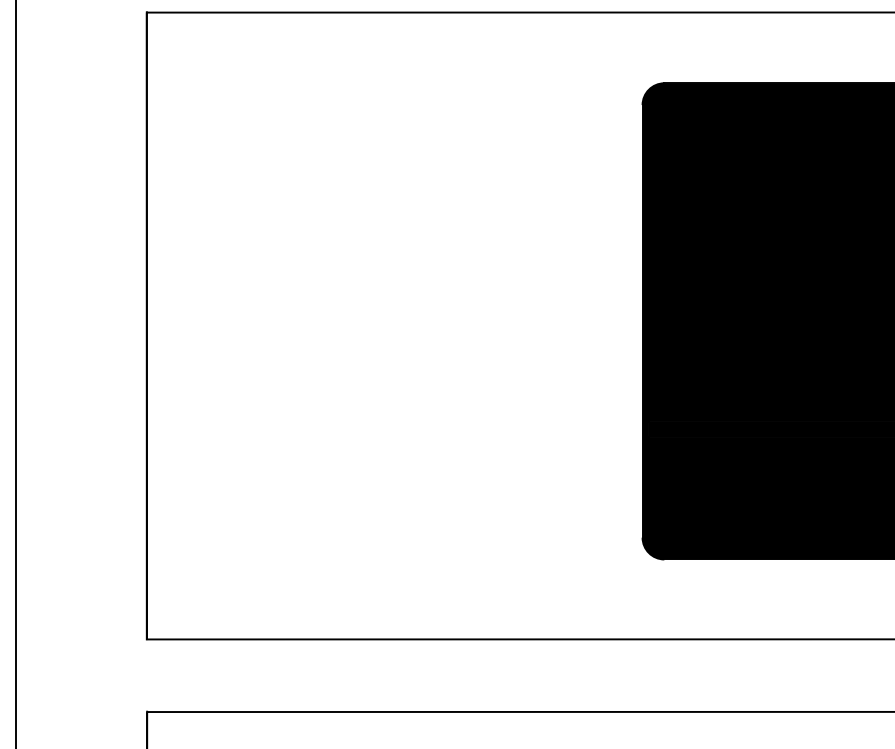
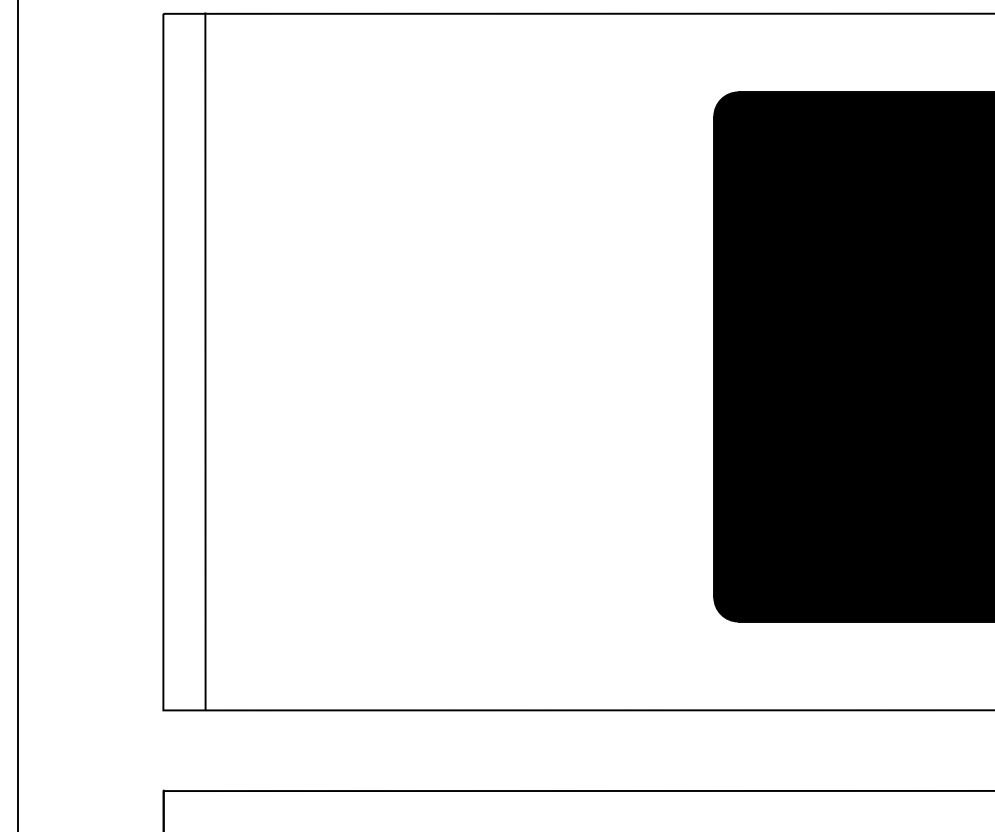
line: (146, 325) -> (205, 361), moved

